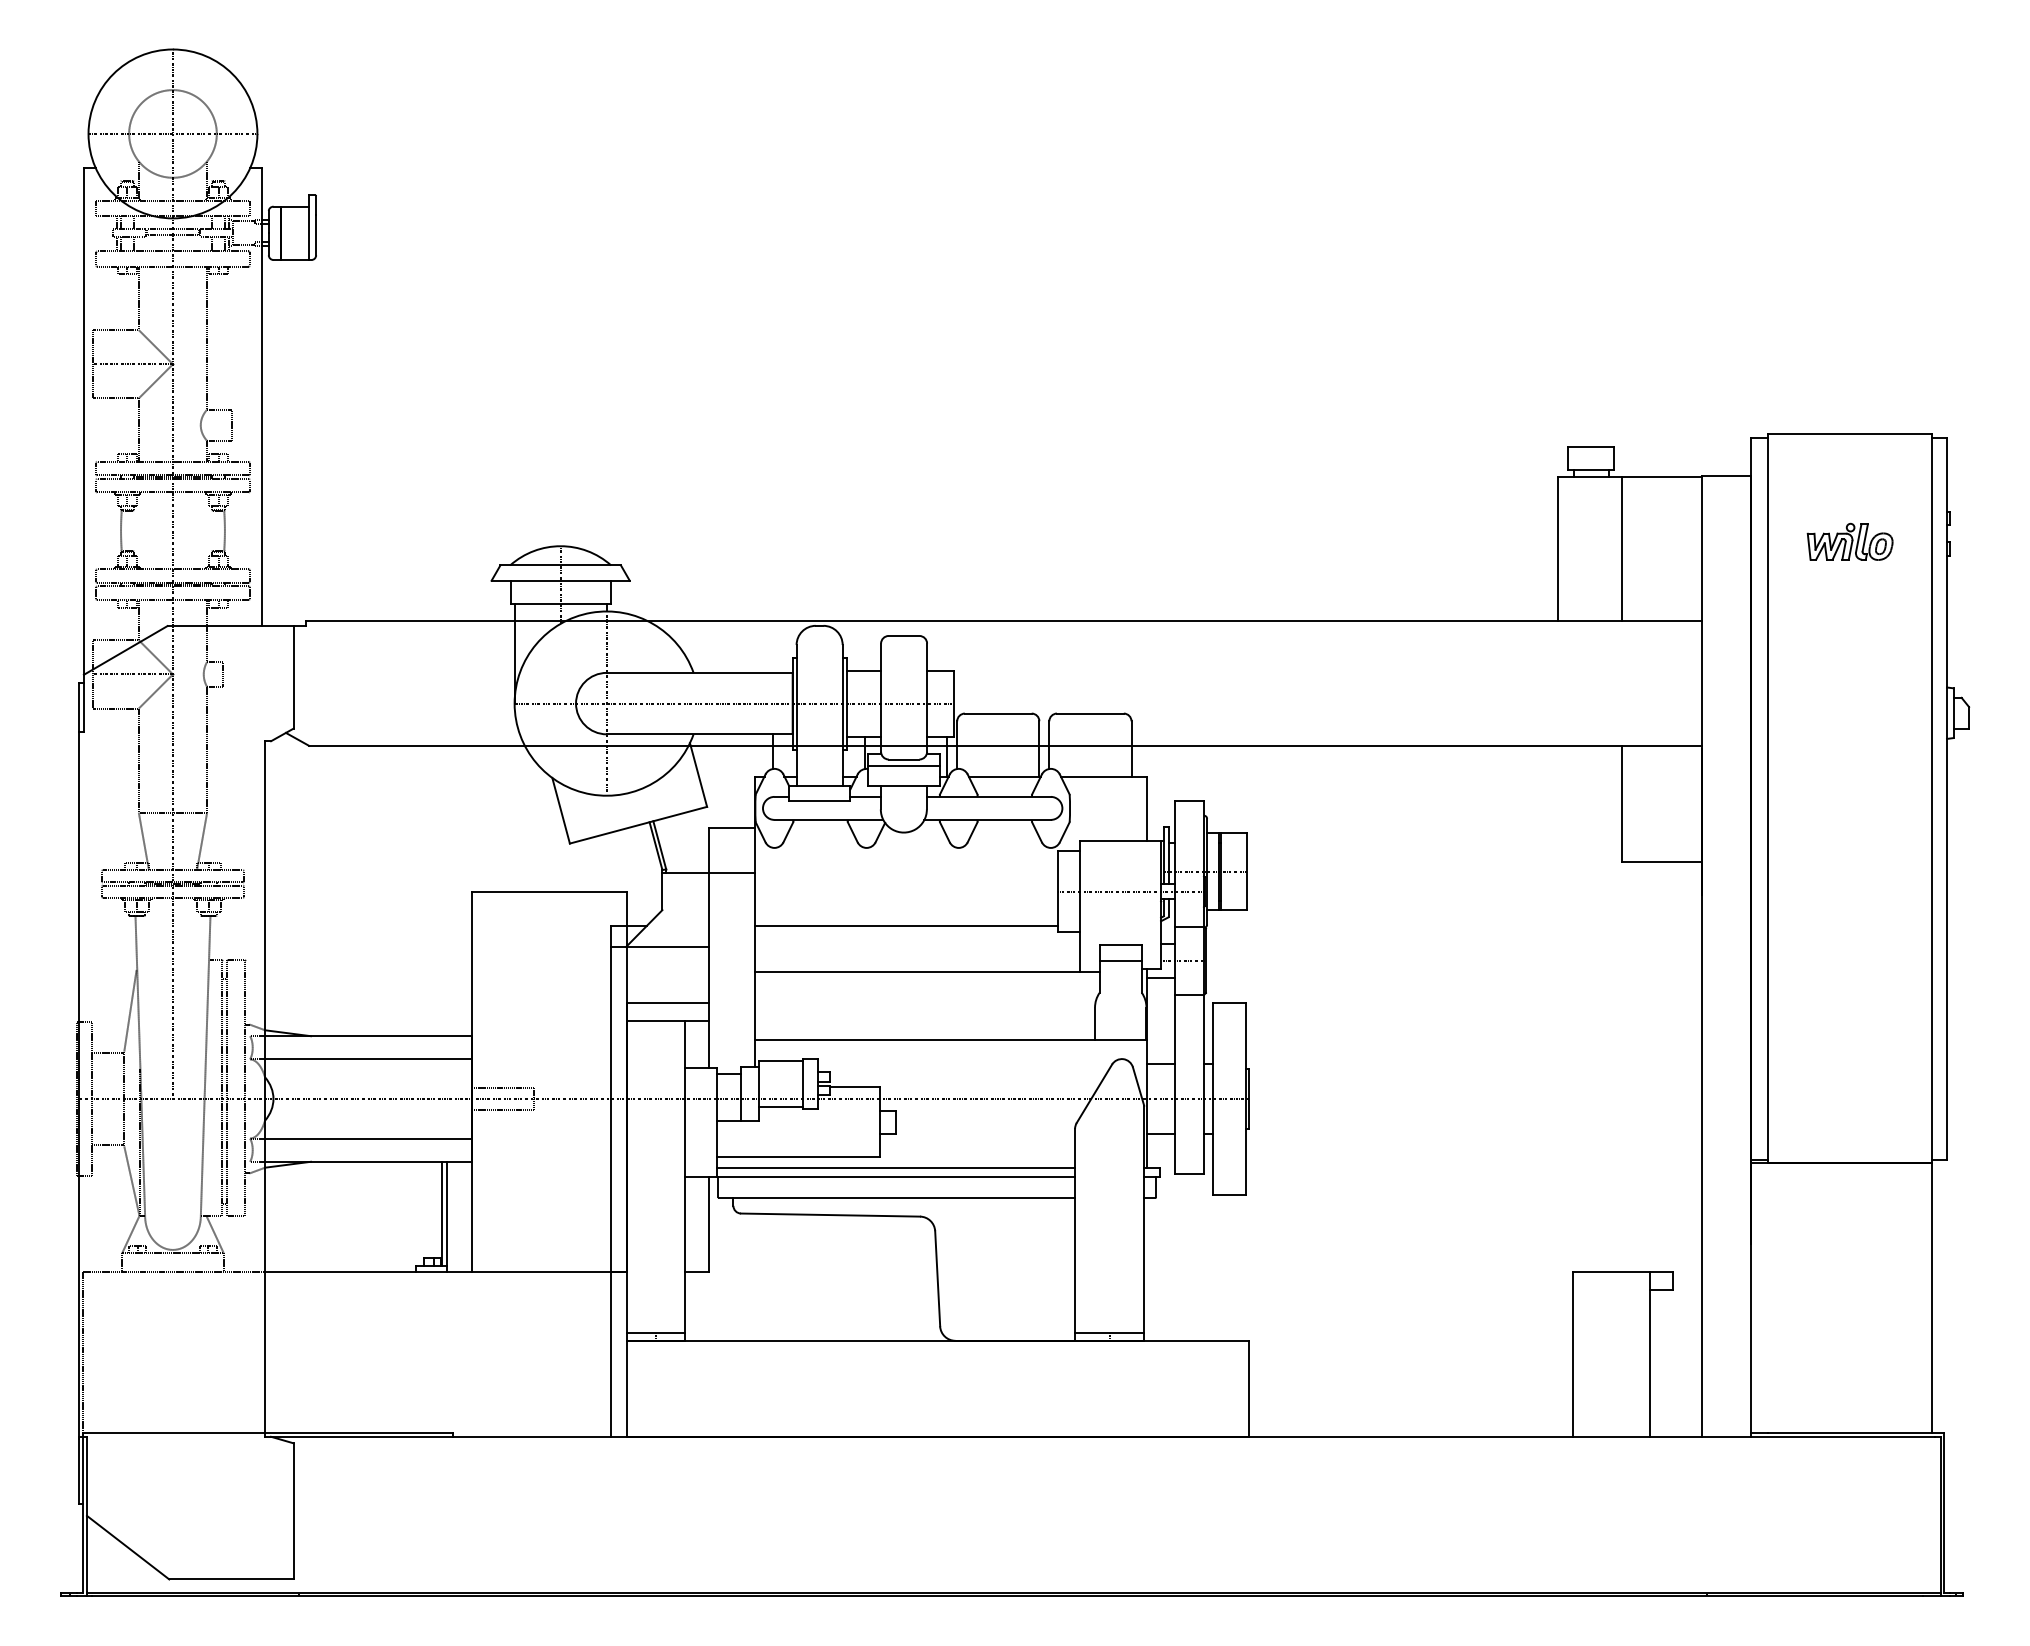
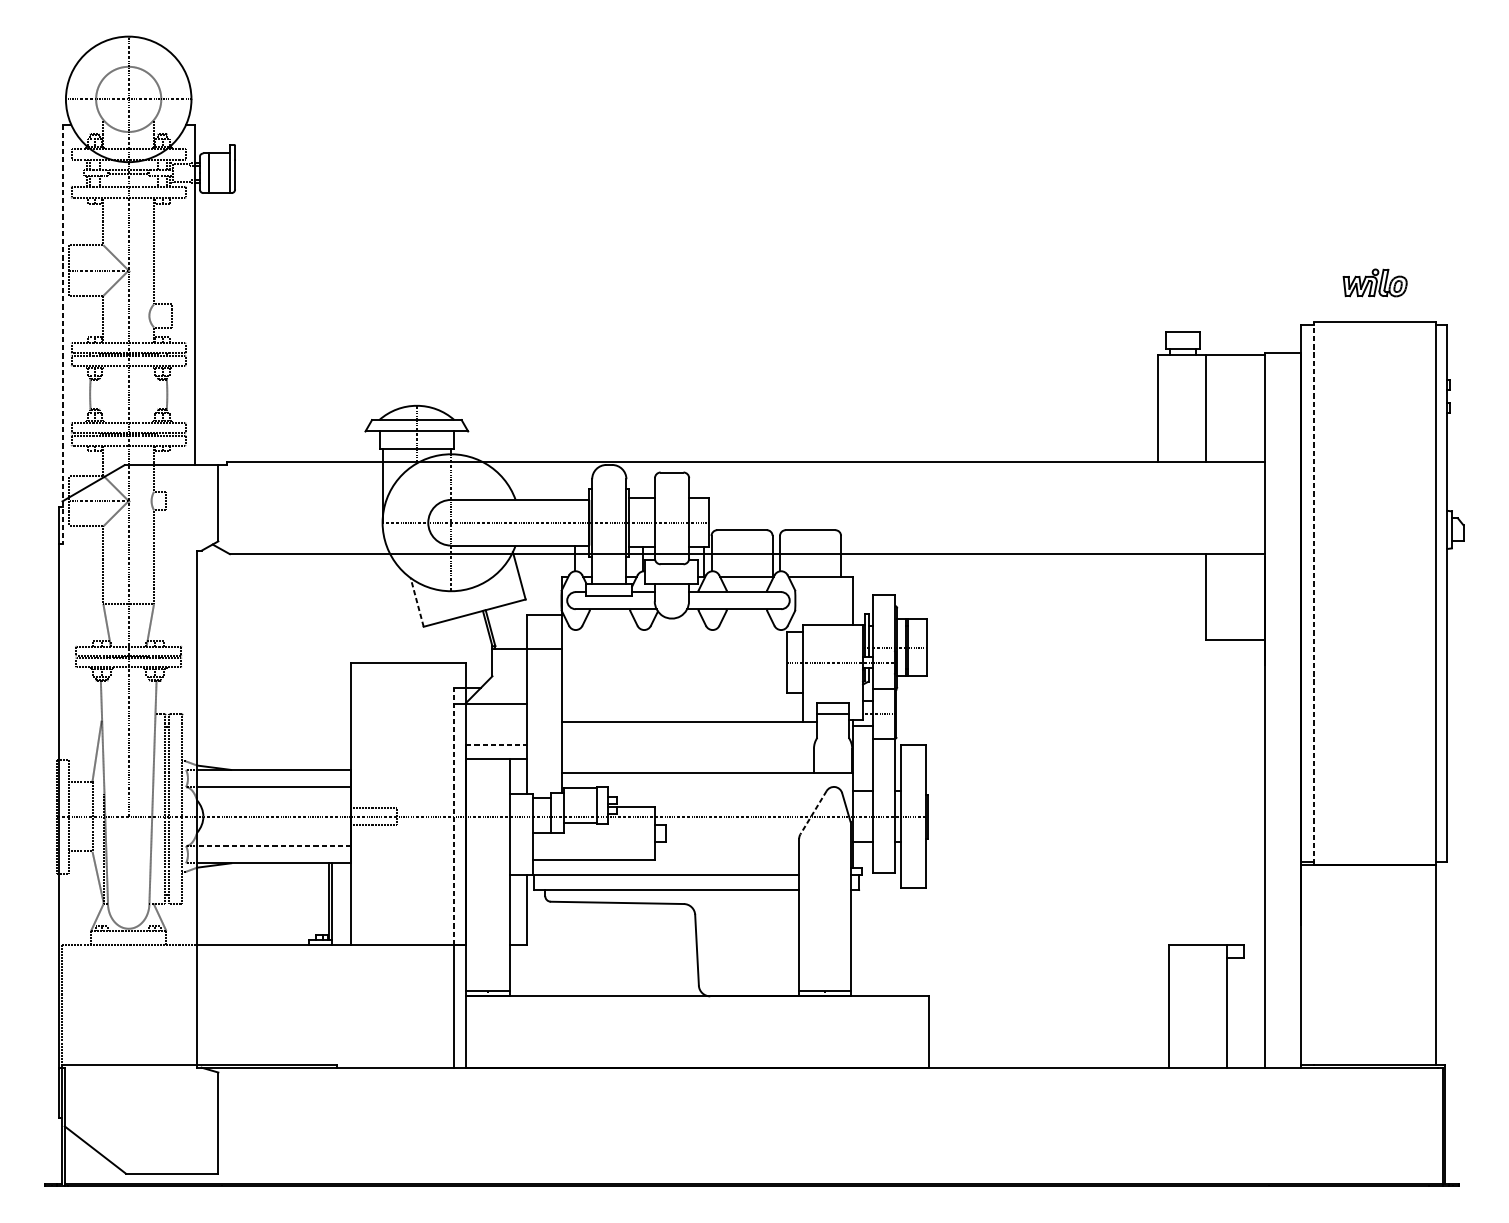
line: (83, 450) -> (62, 334), solid -> dashed
part: (1849, 541) -> (1374, 282), moved
line: (903, 766) -> (671, 569), removed
line: (1767, 798) -> (1313, 593), solid -> dashed
line: (561, 810) -> (417, 602), solid -> dashed
line: (906, 926) -> (673, 688), removed
line: (668, 1002) -> (496, 744), solid -> dashed
line: (1094, 1094) -> (813, 813), solid -> dashed
line: (610, 1098) -> (453, 816), solid -> dashed
line: (368, 1138) -> (274, 845), solid -> dashed
line: (895, 1168) -> (665, 868), removed

